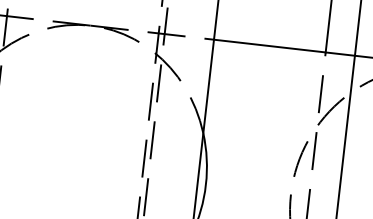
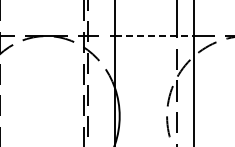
line: (284, 48) -> (154, 36), solid -> dashed

